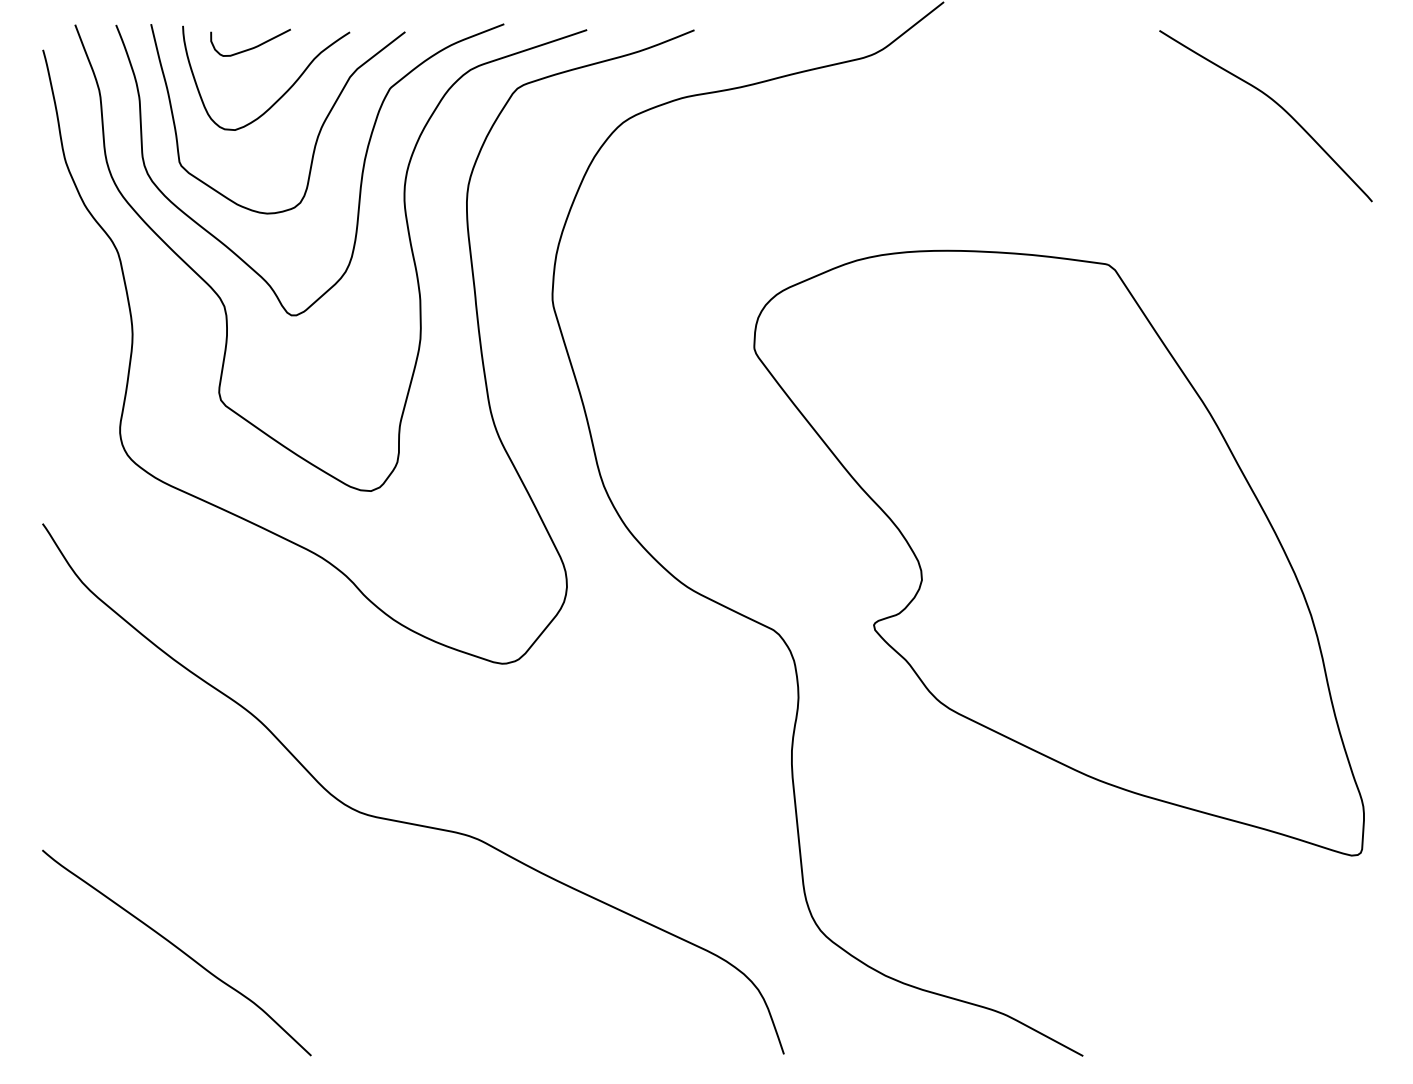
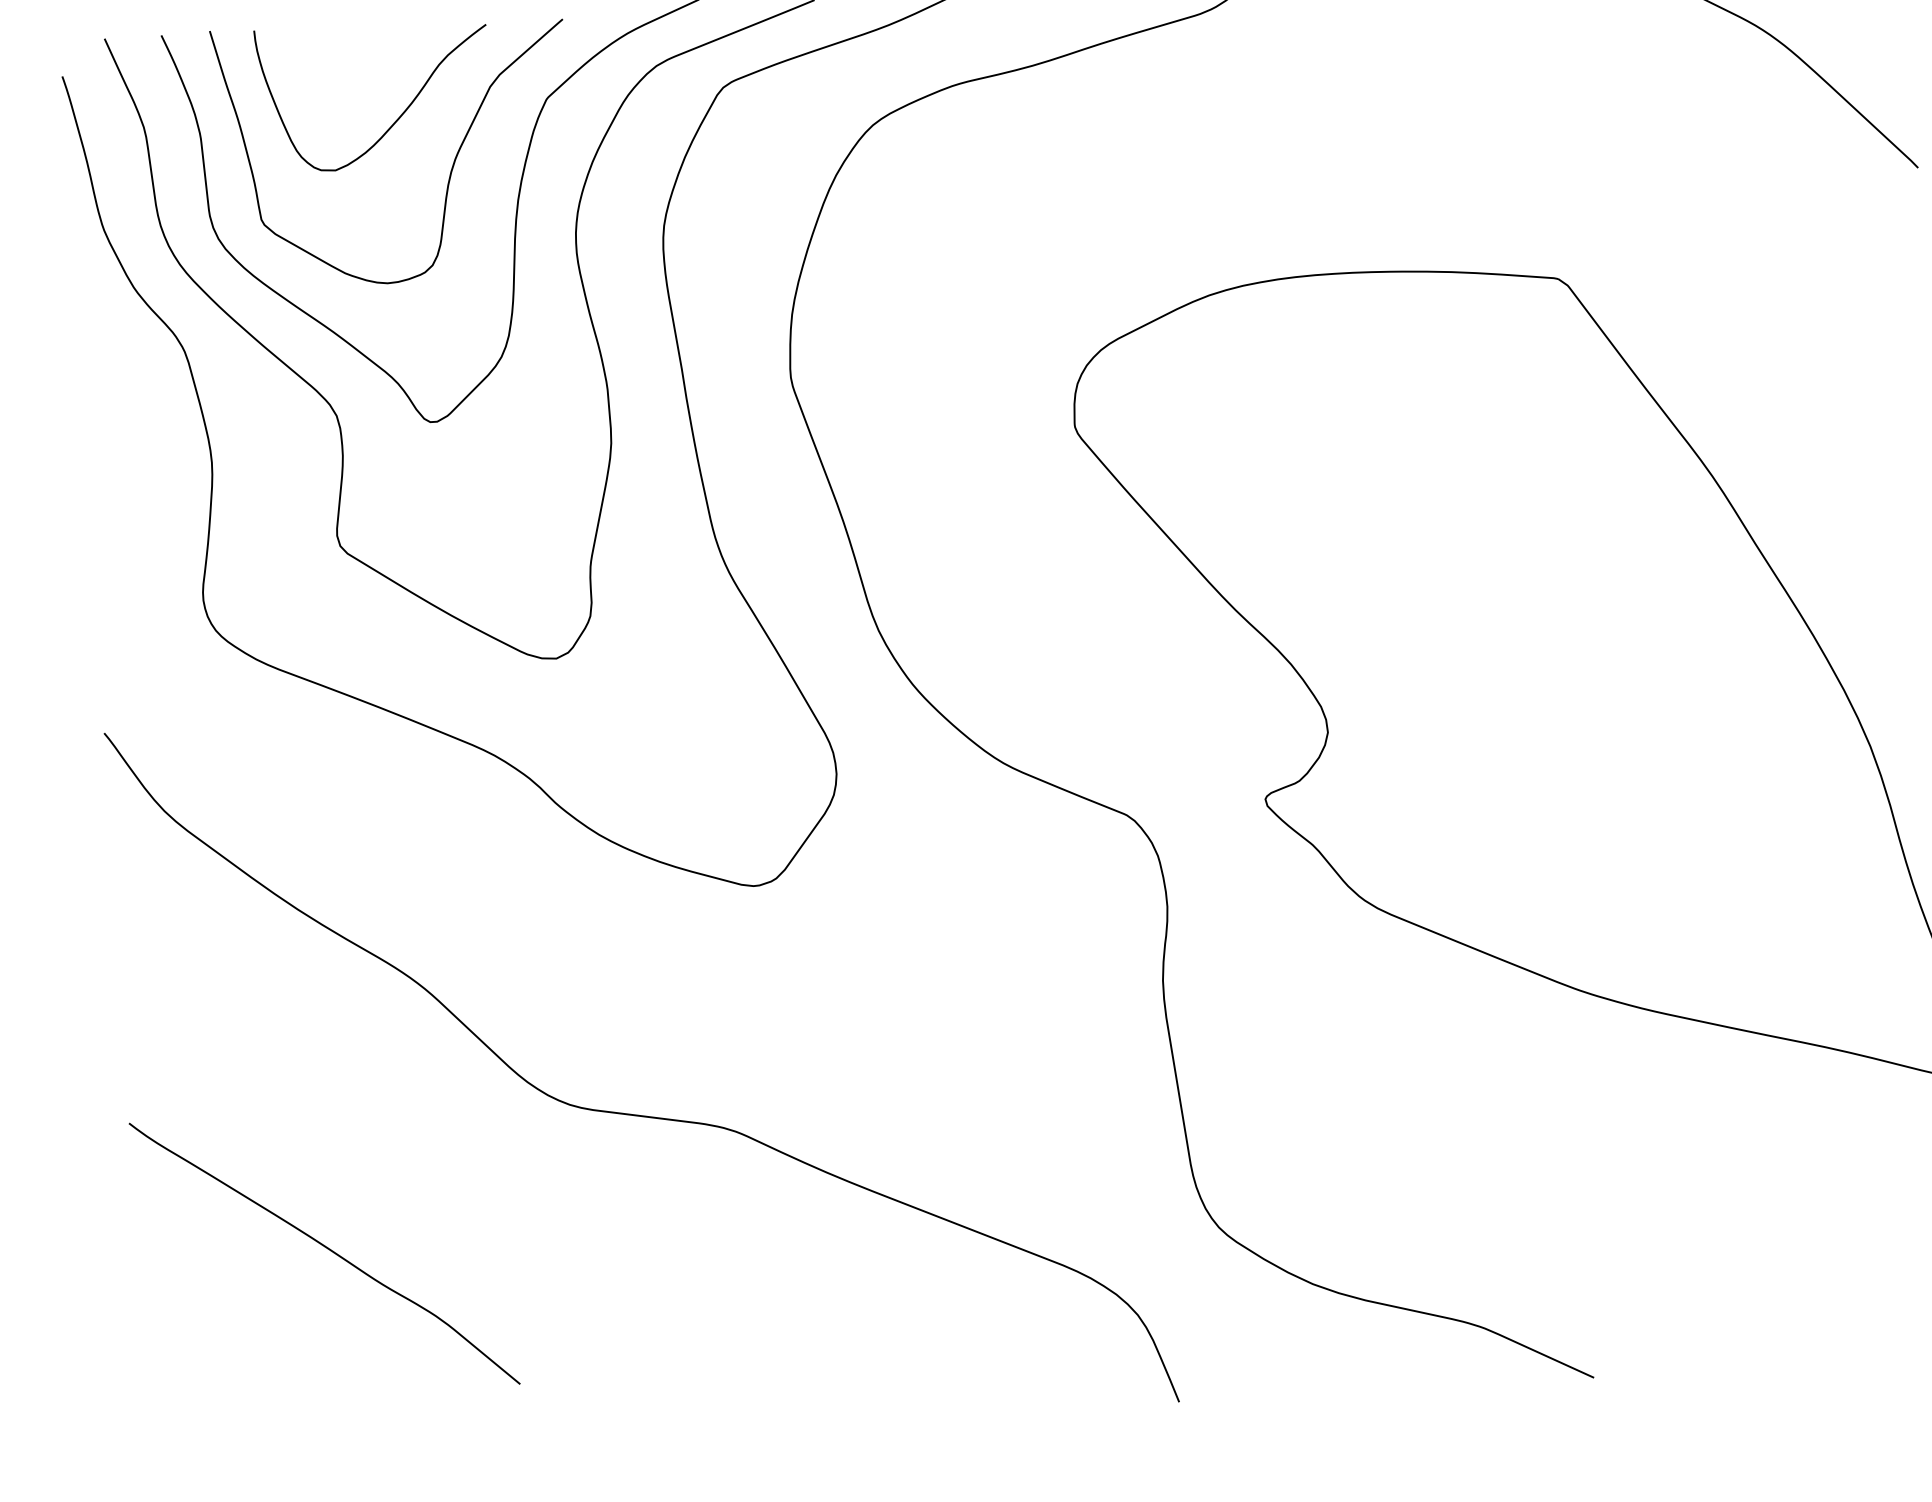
curve: (251, 47) -> (350, 54), removed
curve: (178, 949) -> (326, 1248), moved

